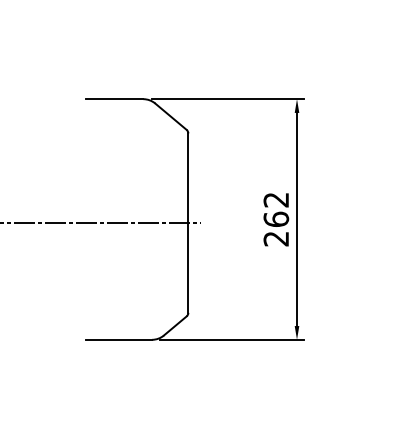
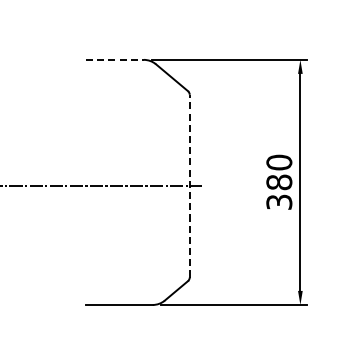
line: (115, 99) -> (115, 60), solid -> dashed
text: (276, 219) -> (279, 182), 262 -> 380
line: (188, 223) -> (189, 186), solid -> dashed

